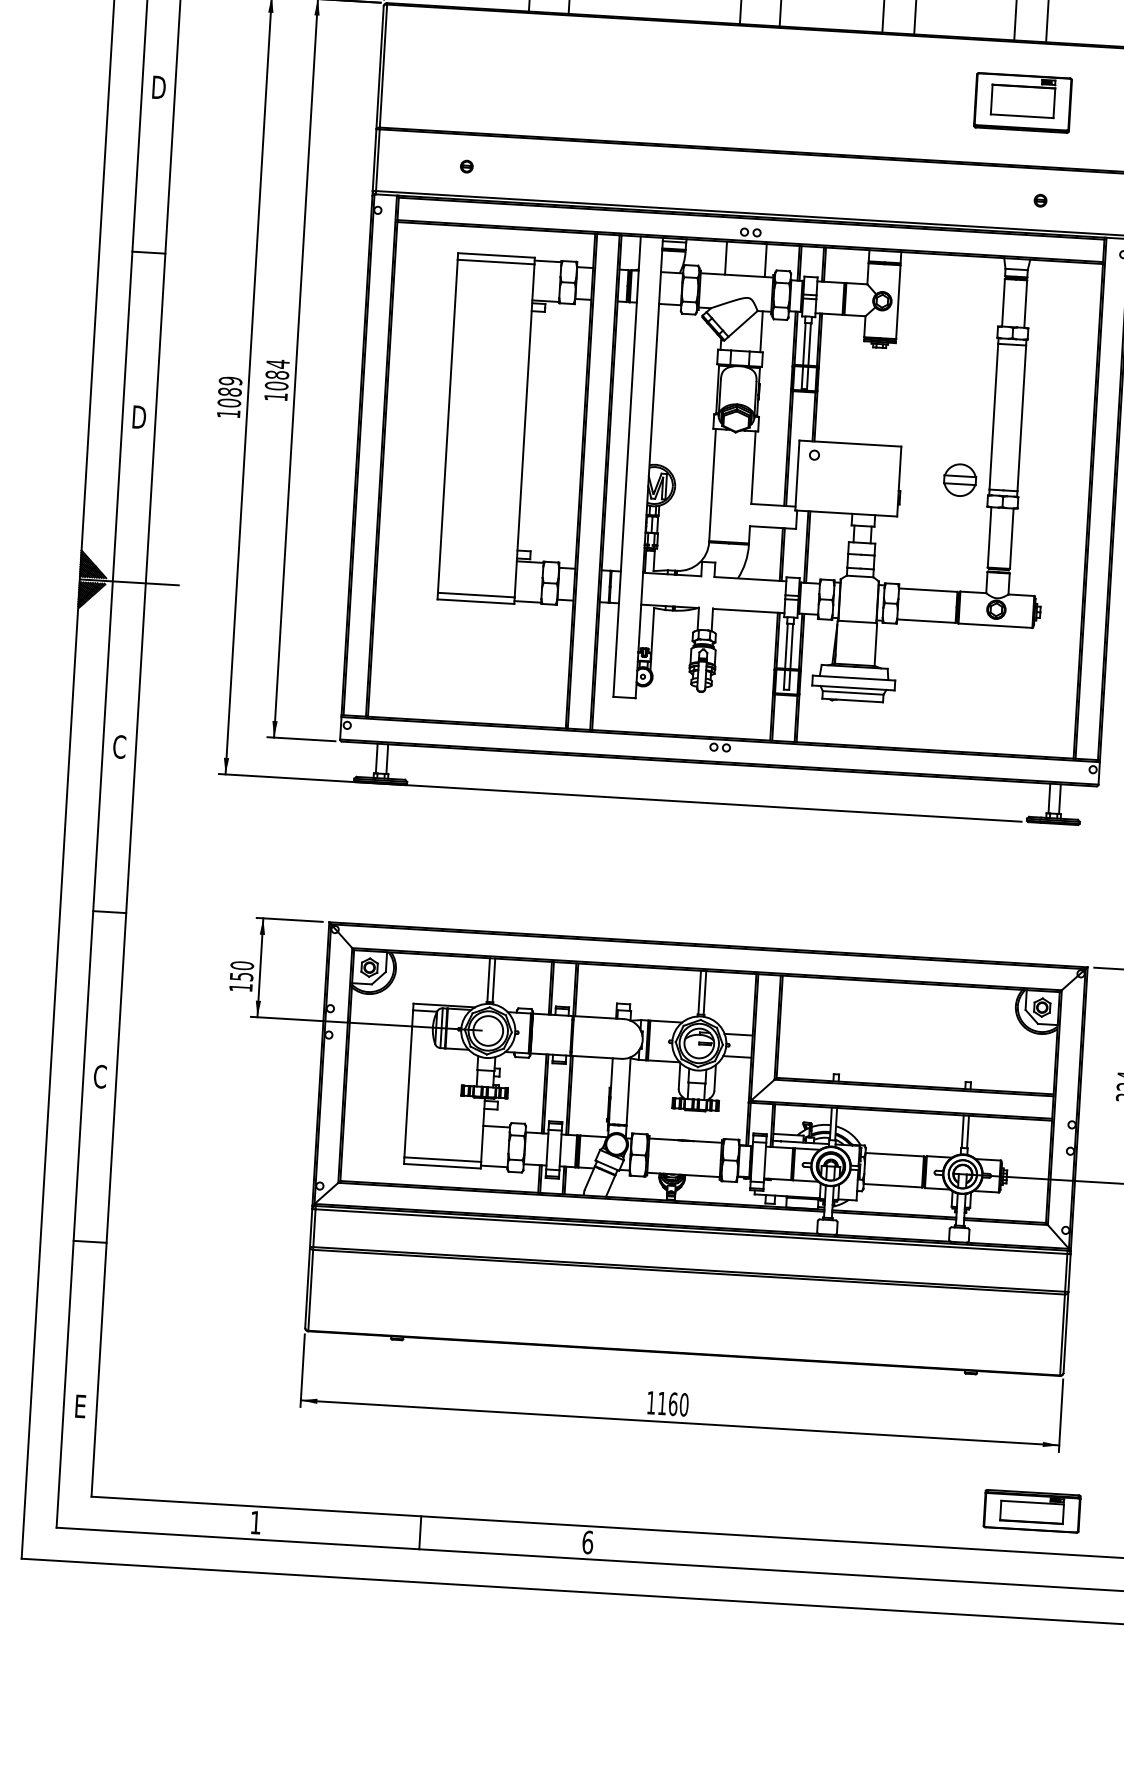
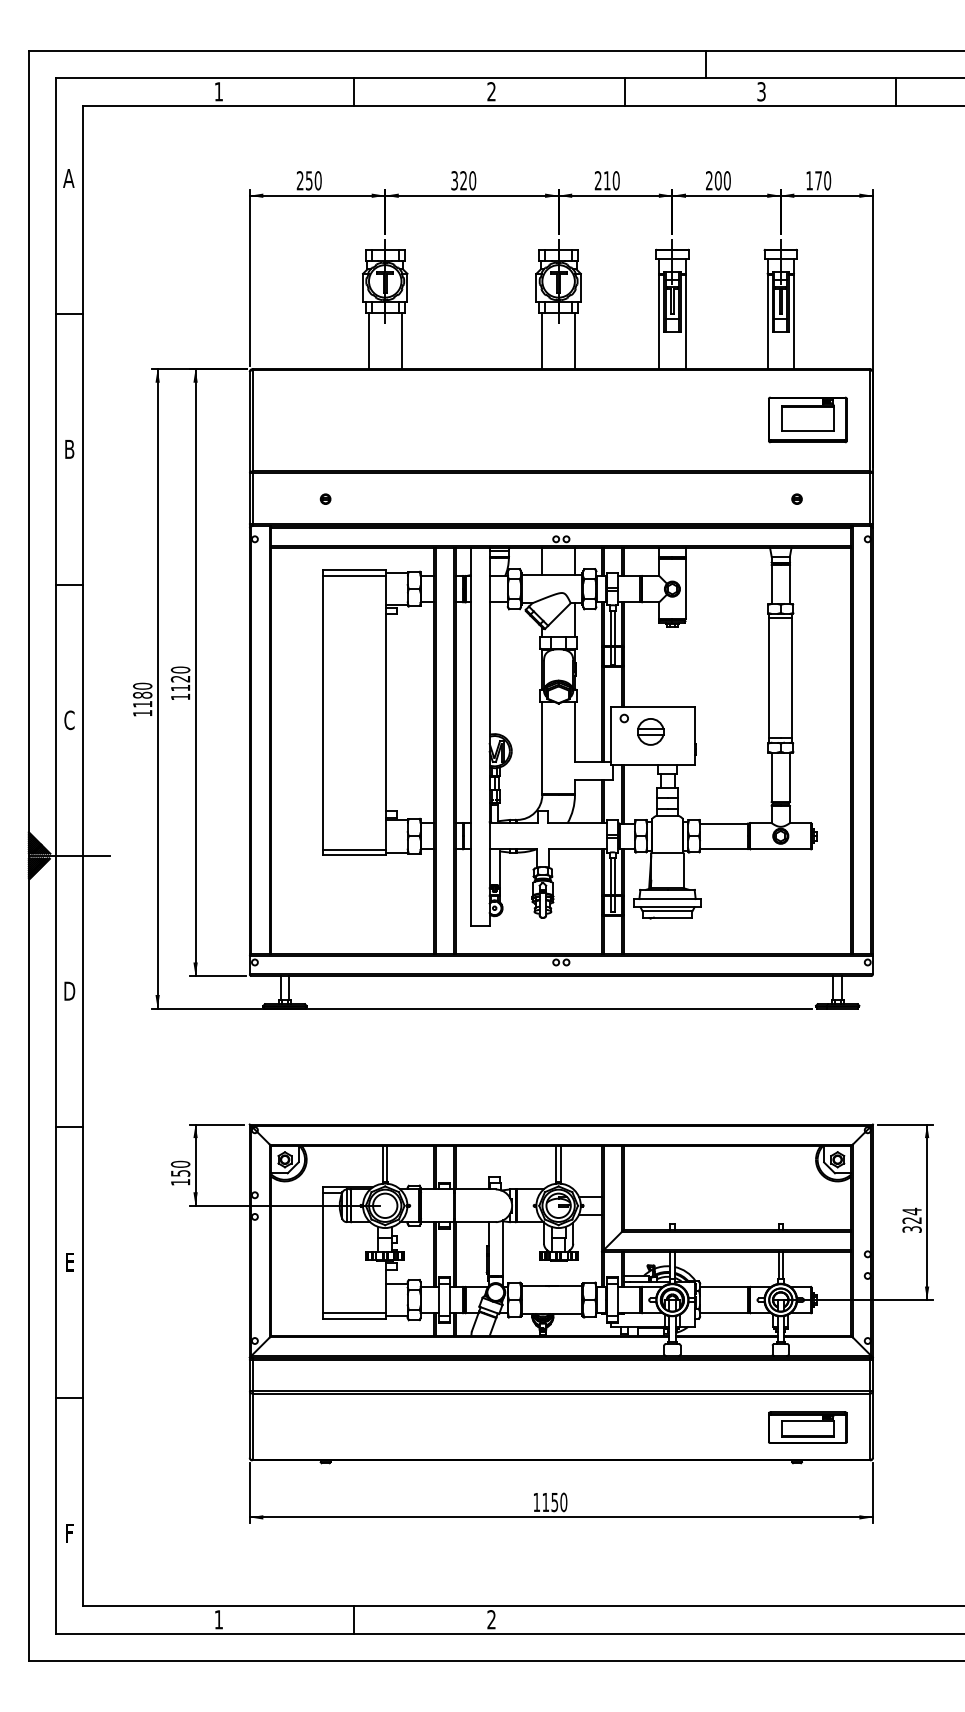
text: (158, 87) -> (69, 449), D -> B
part: (1022, 102) -> (807, 419), moved
text: (277, 374) -> (180, 678), 1084 -> 1120
text: (229, 391) -> (142, 694), 1089 -> 1180
text: (139, 417) -> (69, 720), D -> C
part: (959, 479) -> (650, 731), moved
text: (119, 746) -> (69, 990), C -> D
text: (99, 1075) -> (69, 1261), C -> E
text: (672, 1404) -> (554, 1502), 1160 -> 1150
text: (81, 1408) -> (70, 1534), E -> F
part: (1031, 1511) -> (807, 1427), moved
text: (587, 1542) -> (491, 1619), 6 -> 2

